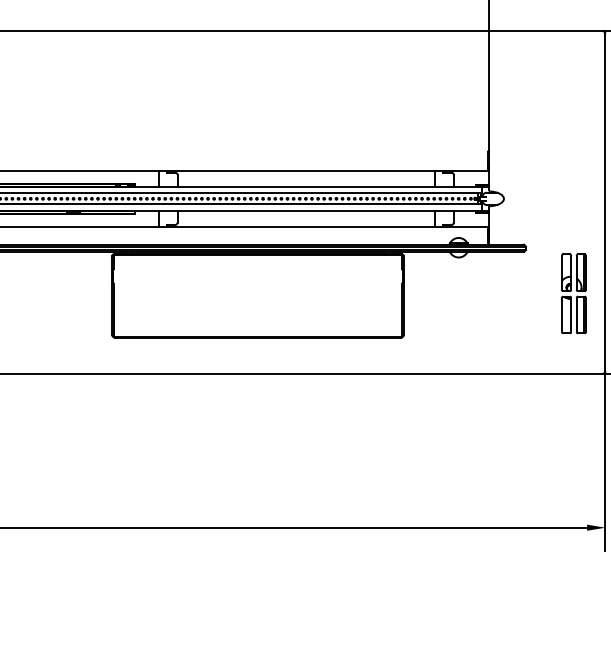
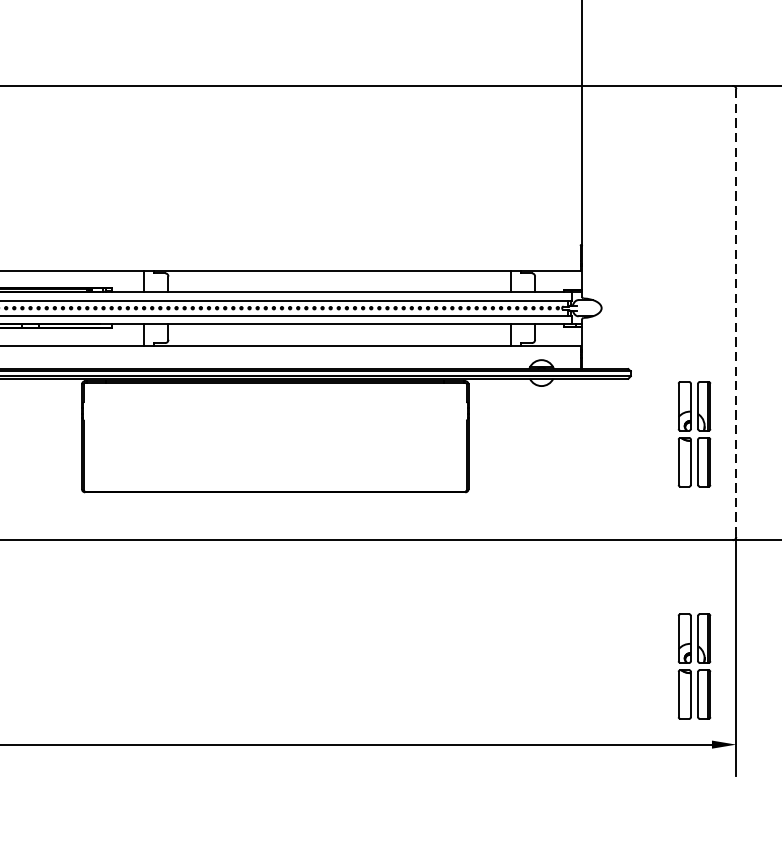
line: (605, 202) -> (736, 313), solid -> dashed
part: (573, 468) -> (693, 666), added

